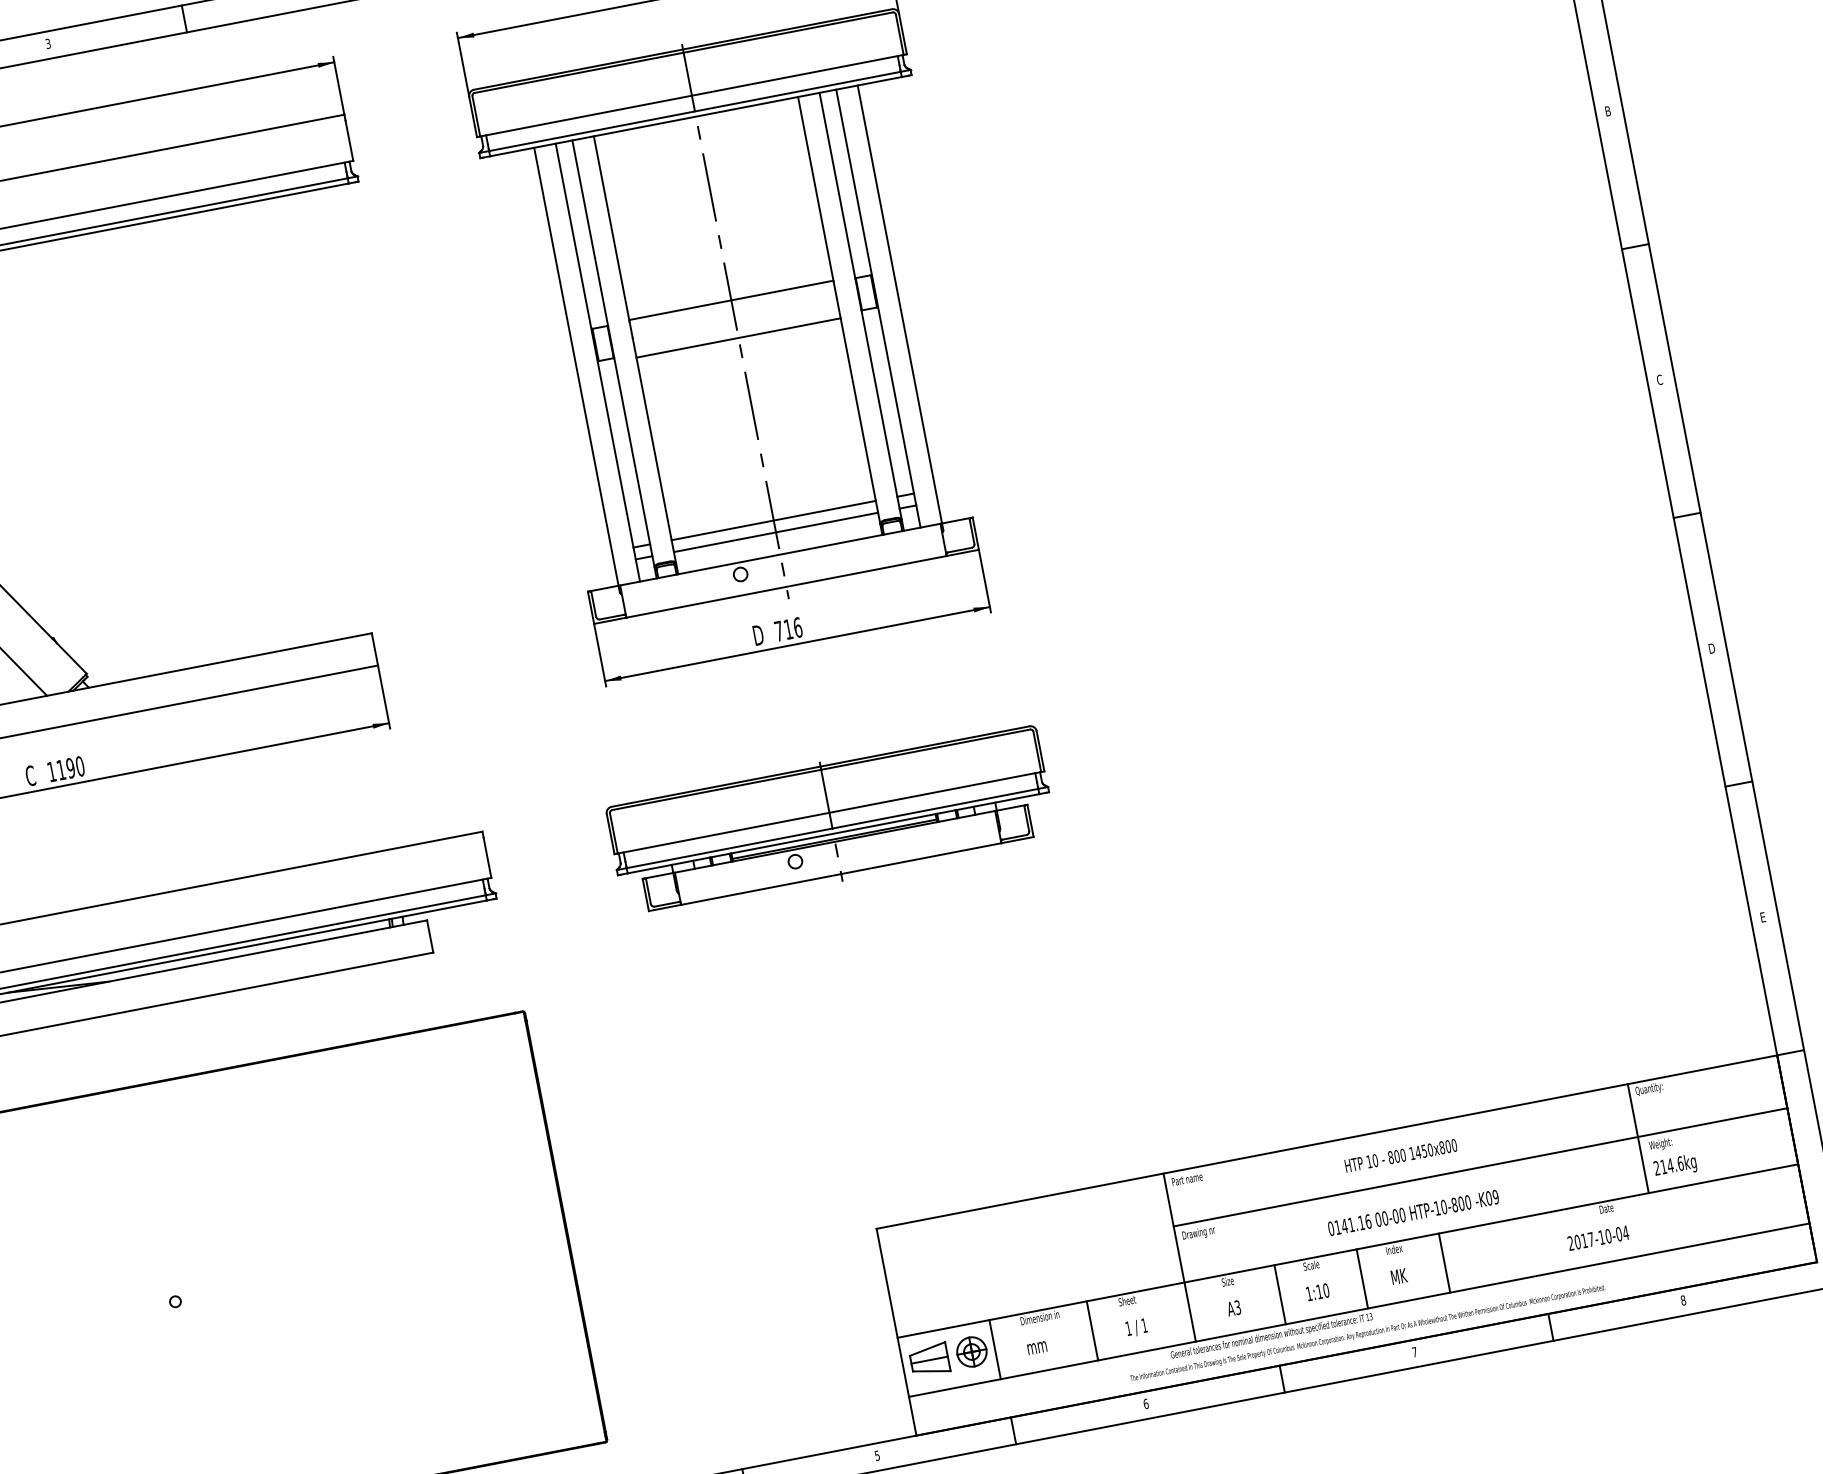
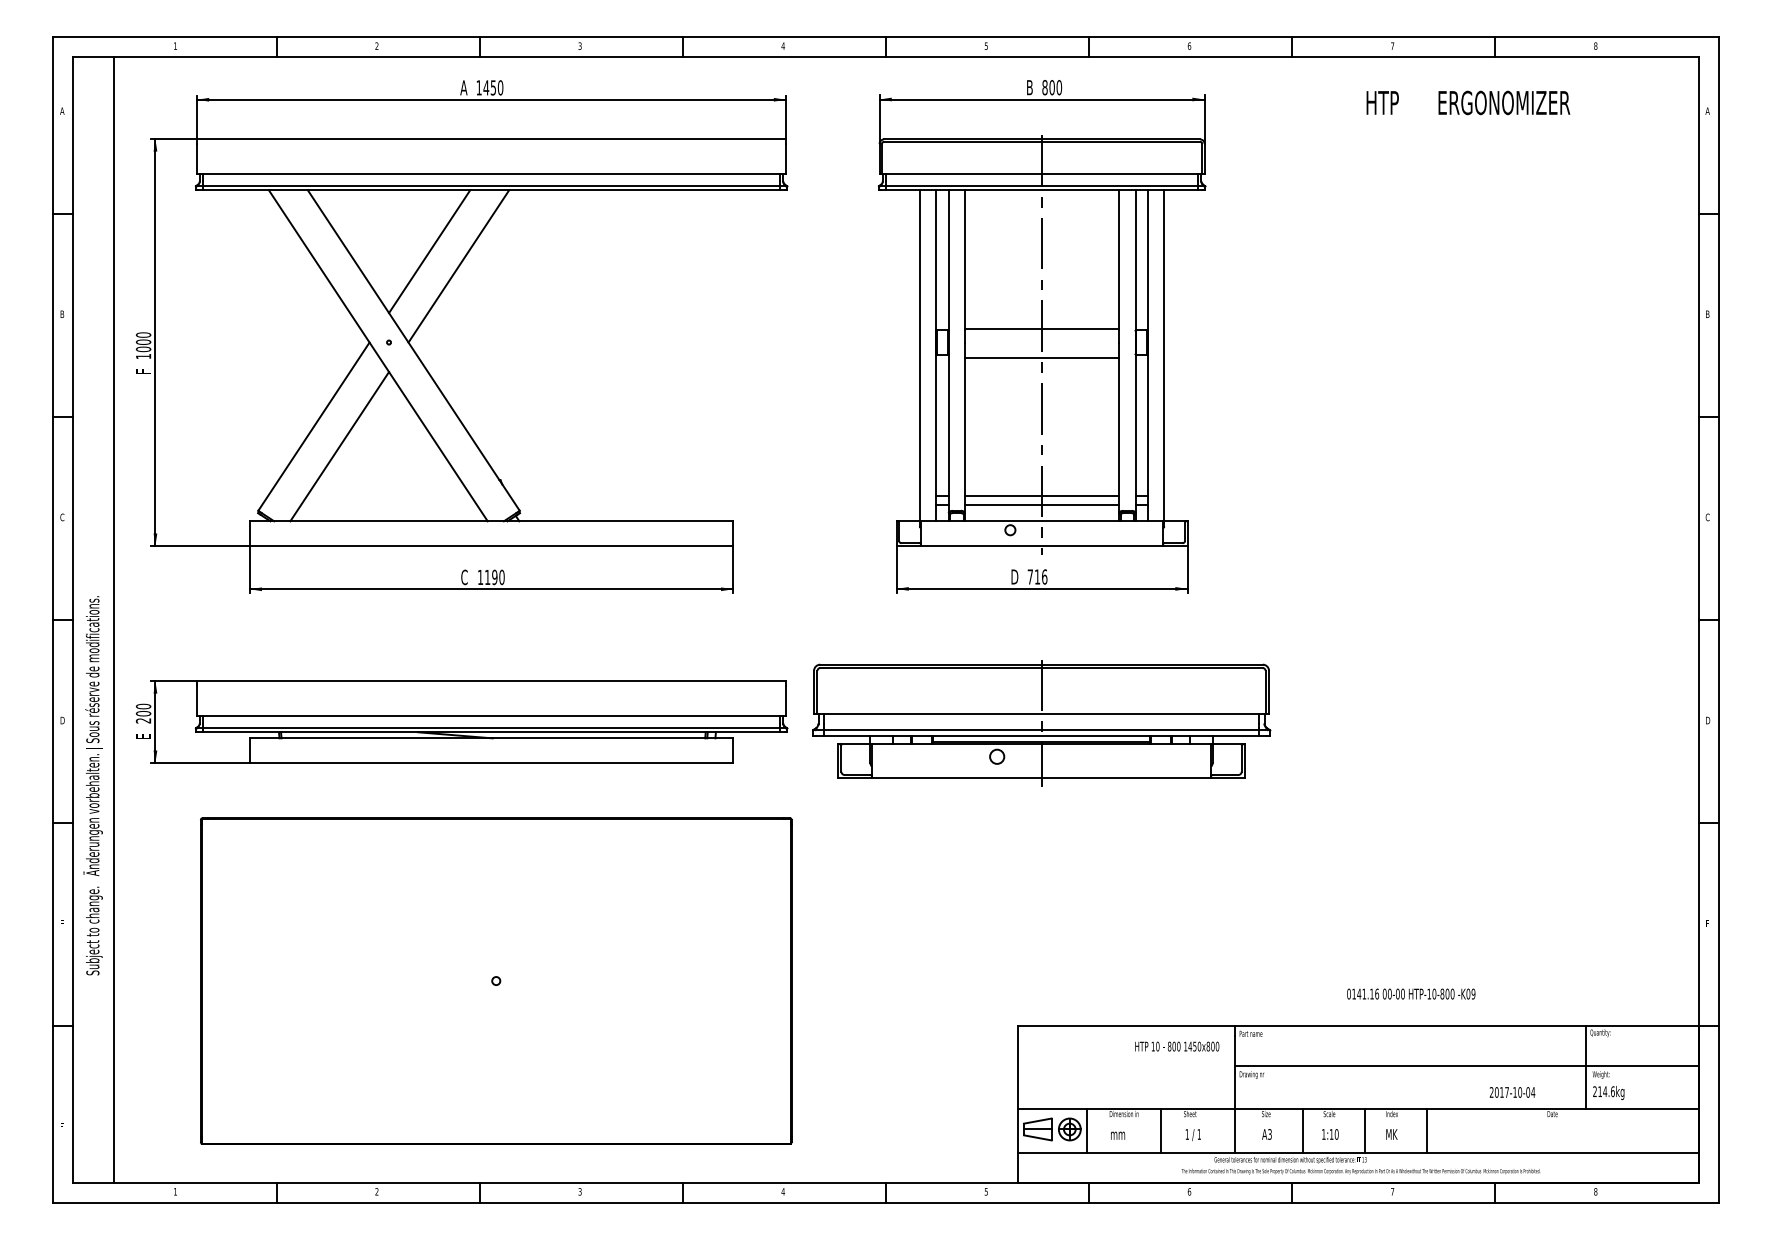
part: (831, 822) -> (1041, 723), size x1.4
text: (1401, 1155) -> (1177, 1046), moved
text: (1413, 1212) -> (1411, 993), moved
text: (1598, 1238) -> (1512, 1092), moved

